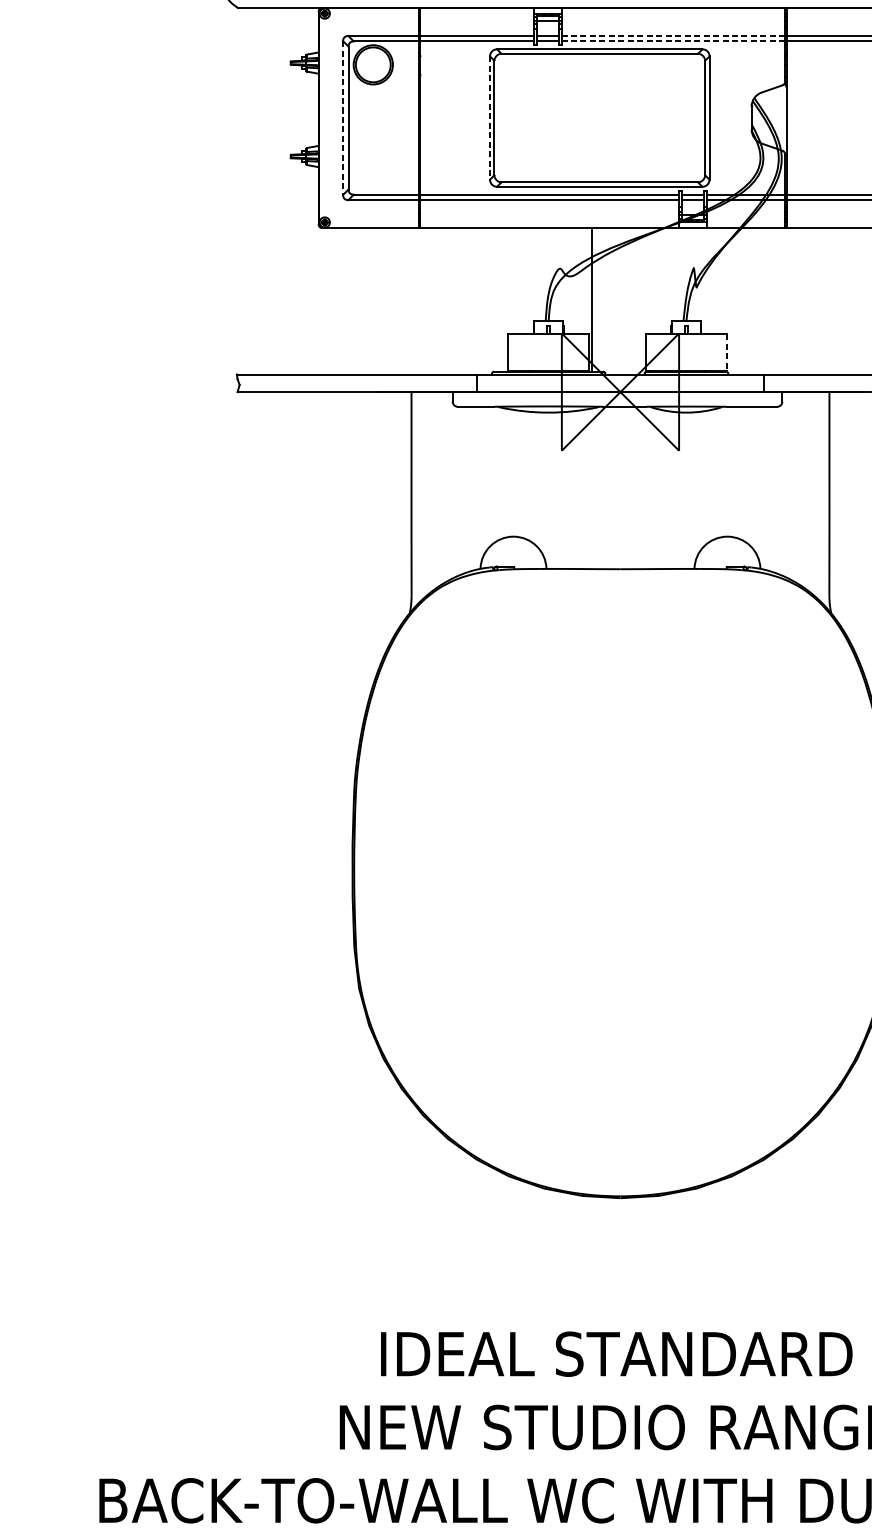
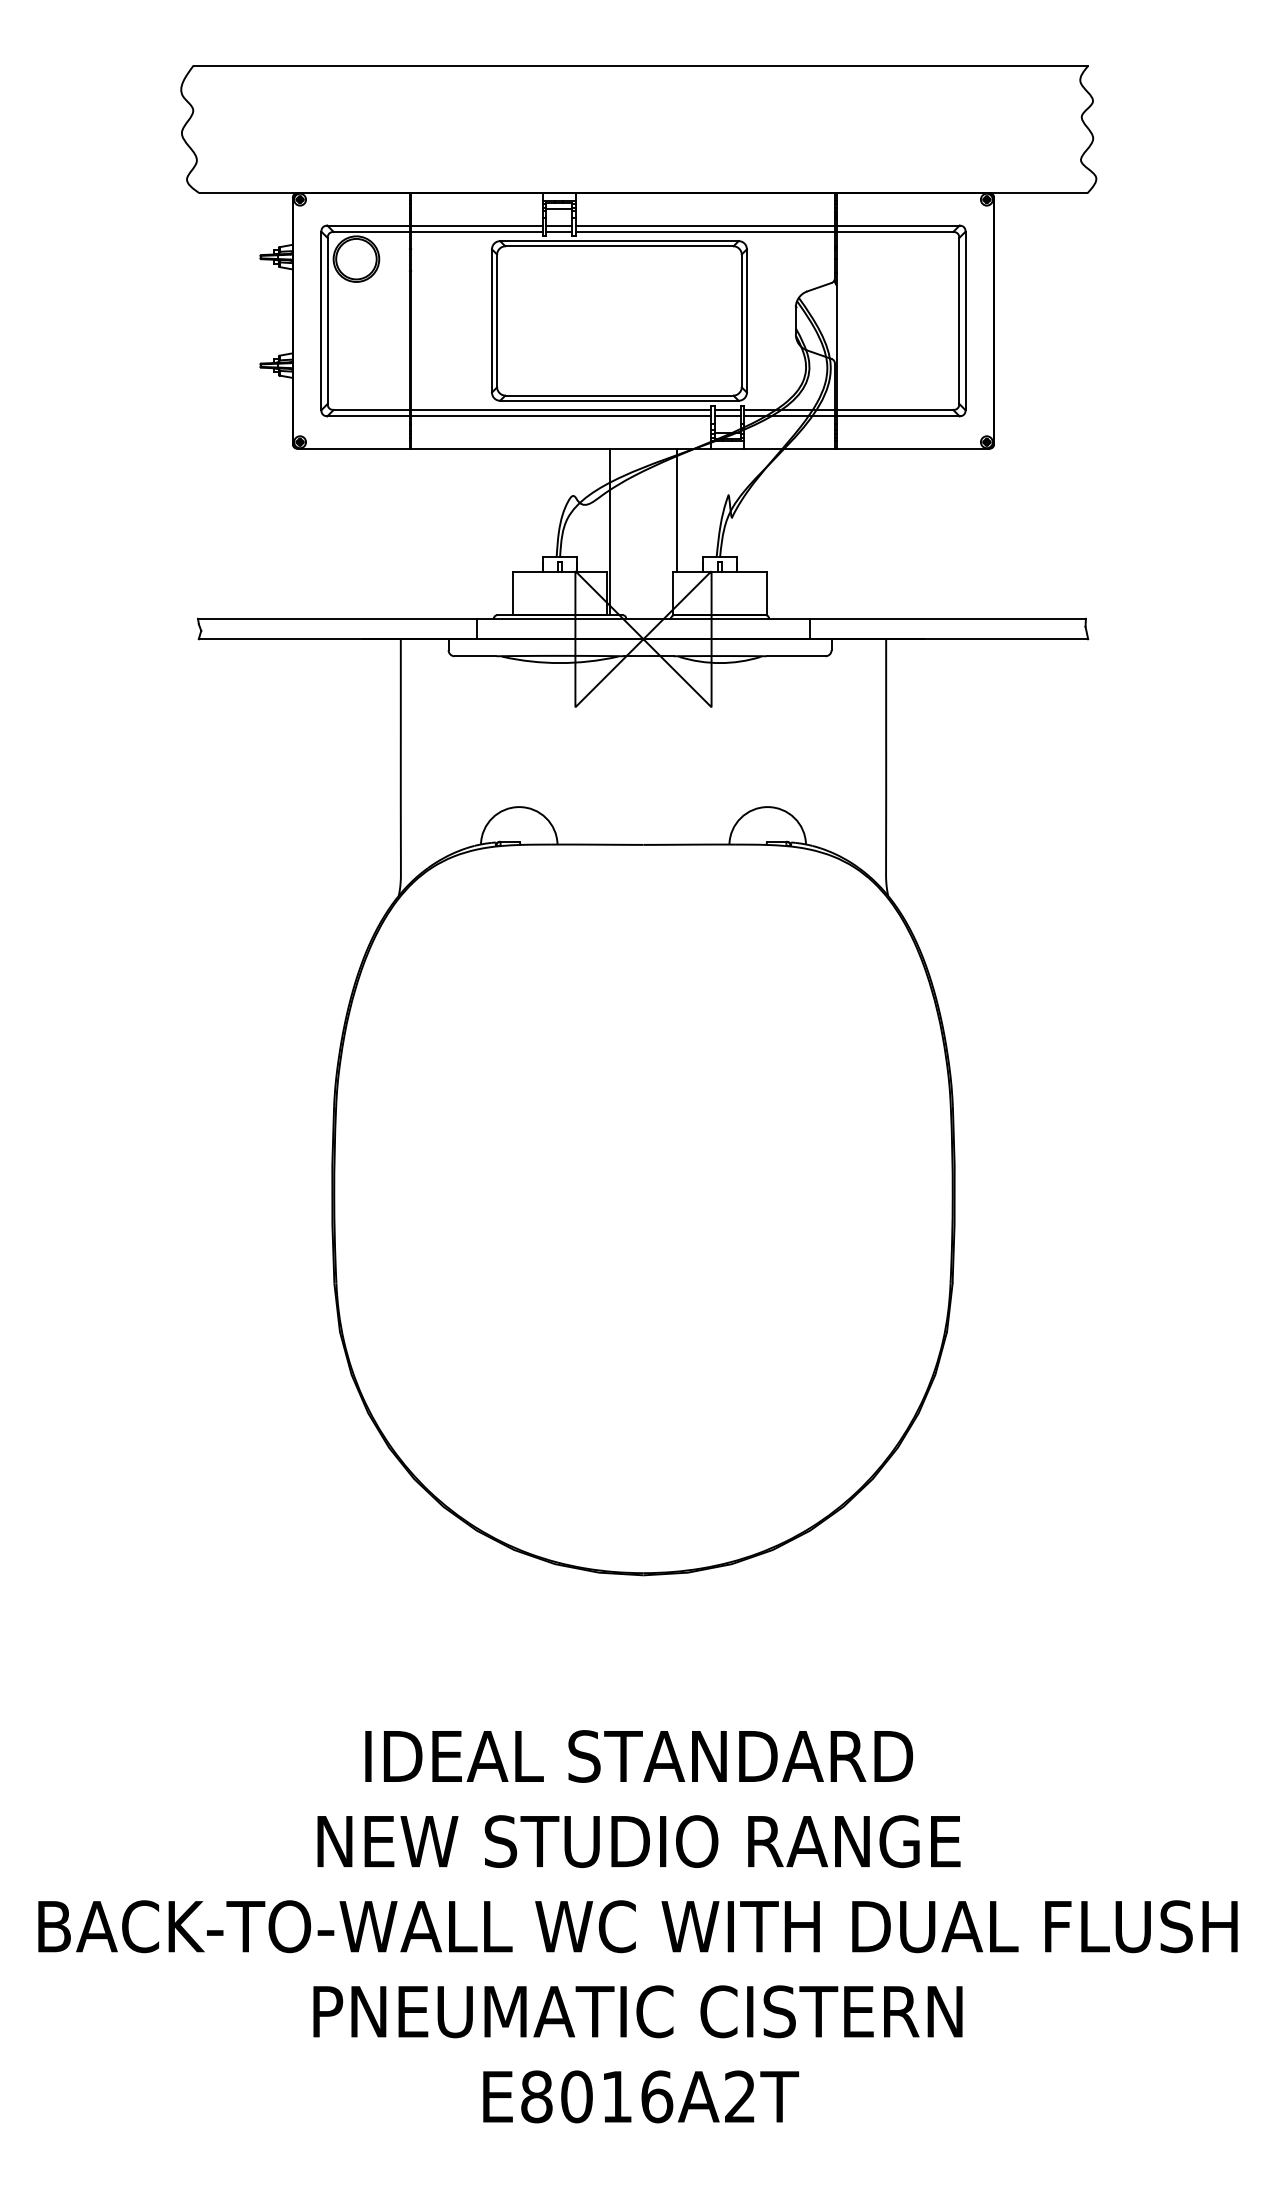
line: (673, 35) -> (705, 225), dashed -> solid
line: (673, 41) -> (705, 231), dashed -> solid
line: (490, 117) -> (492, 320), dashed -> solid
line: (343, 118) -> (321, 321), dashed -> solid
line: (649, 281) -> (677, 510), added
line: (727, 352) -> (767, 593), dashed -> solid

